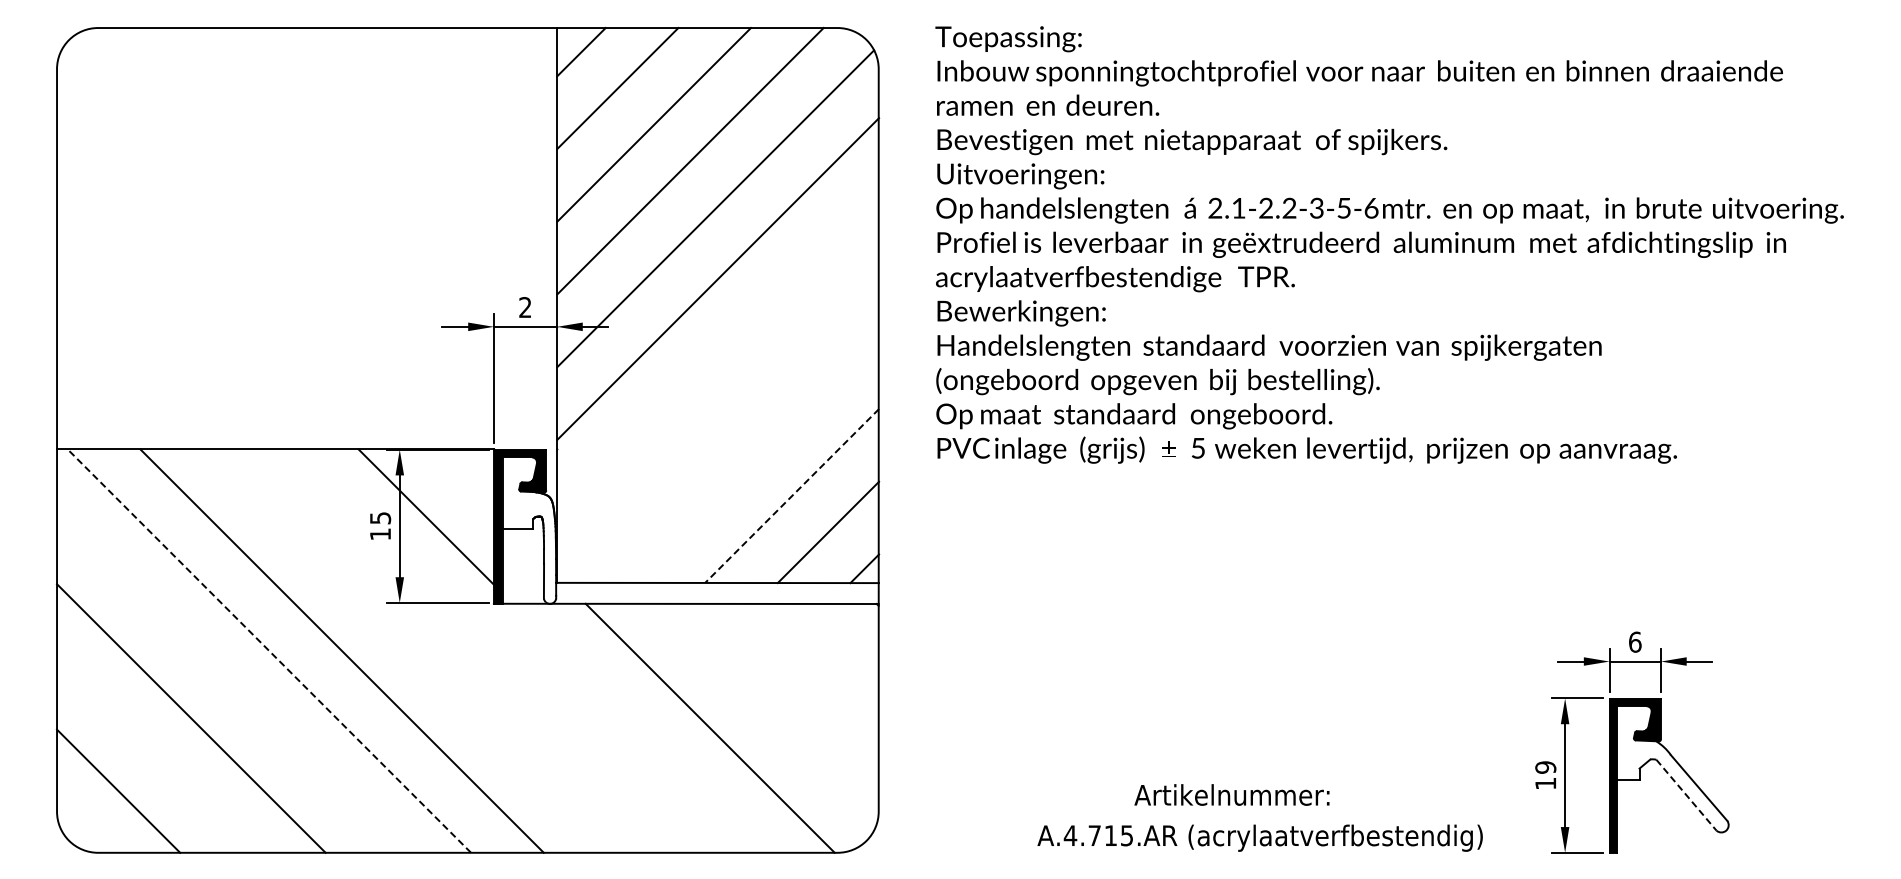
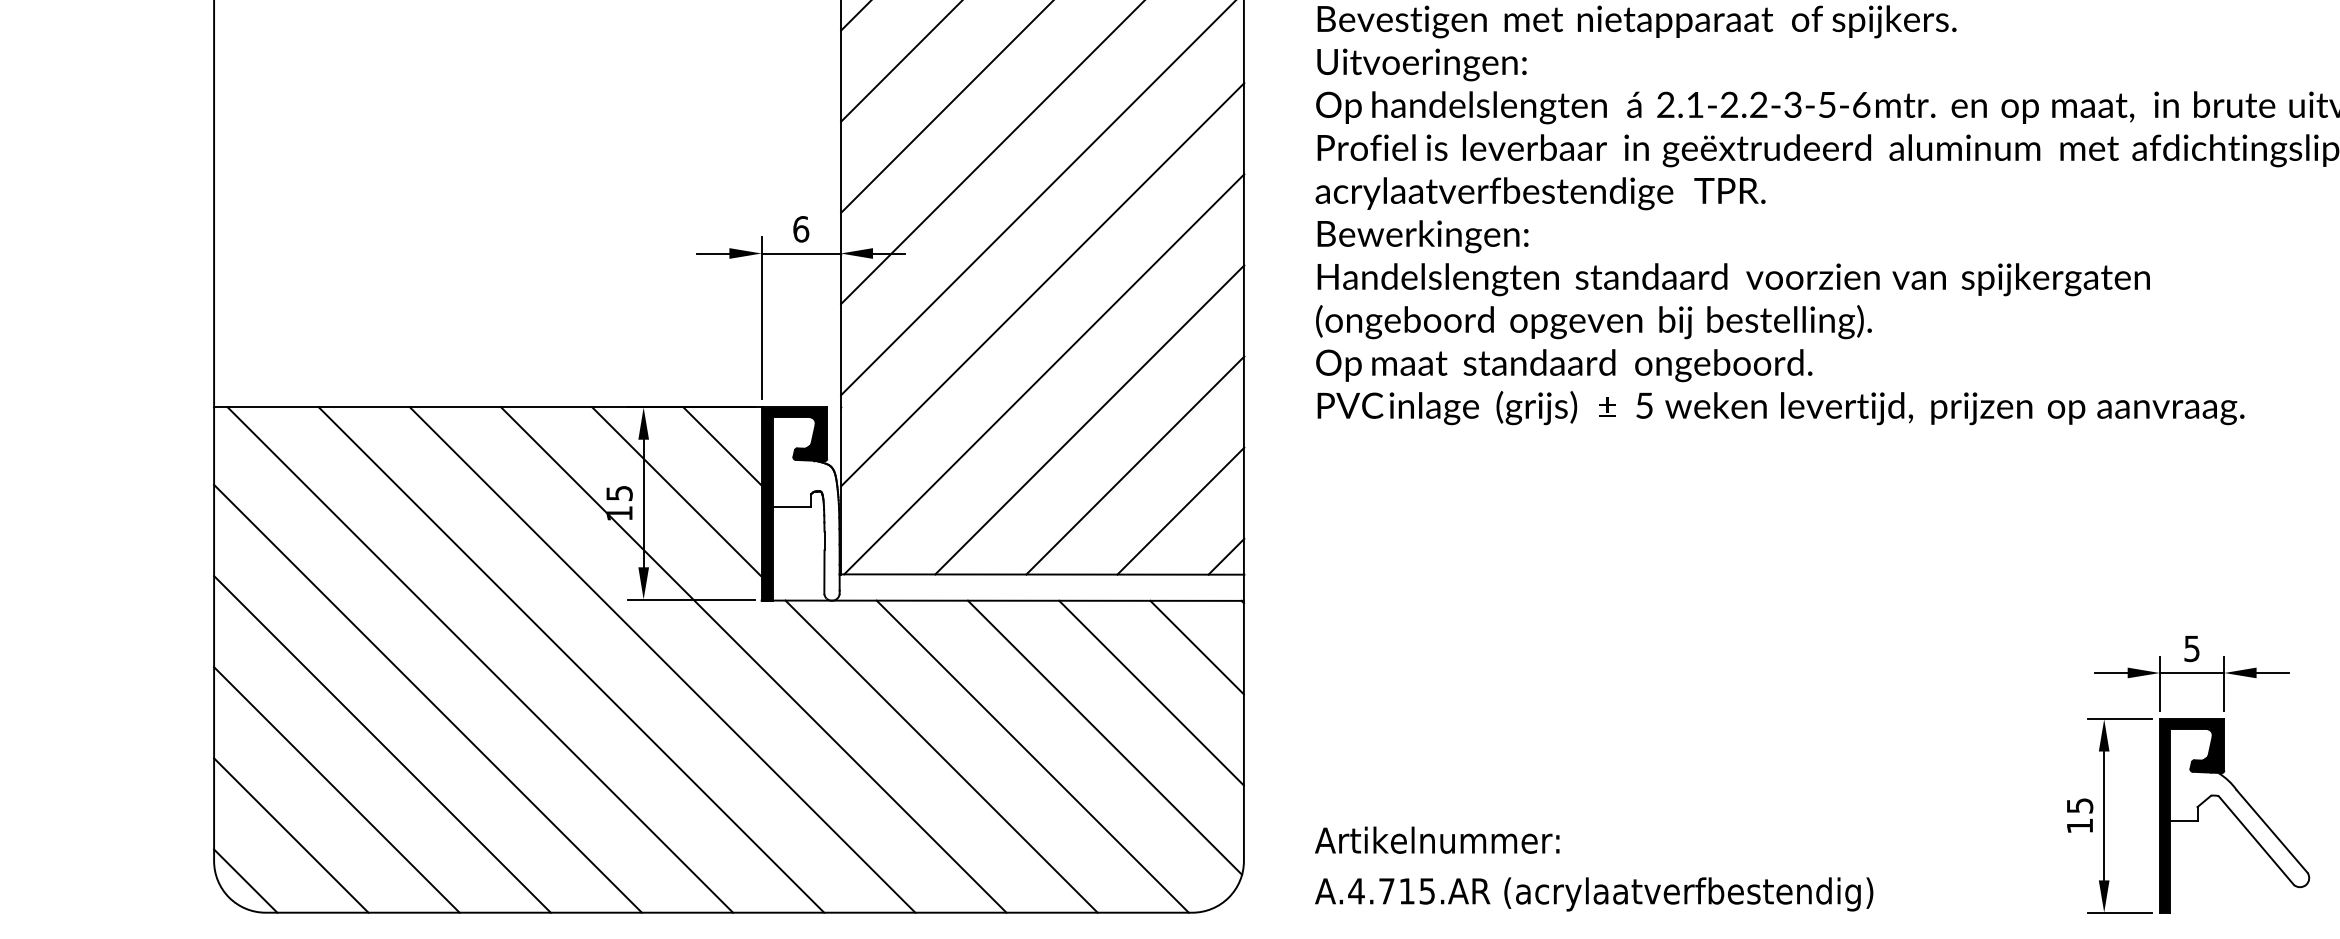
text: (525, 307) -> (801, 229), 2 -> 6
line: (718, 351) -> (1043, 284), added
line: (719, 422) -> (1044, 373), added
line: (755, 459) -> (1089, 419), added
line: (462, 480) -> (722, 446), added
line: (792, 496) -> (1135, 466), dashed -> solid
line: (841, 640) -> (1197, 646), added
text: (1635, 641) -> (2192, 647), 6 -> 5
line: (269, 650) -> (480, 659), dashed -> solid
line: (414, 650) -> (662, 659), added
line: (487, 650) -> (753, 659), added
line: (804, 677) -> (1150, 692), added
line: (227, 681) -> (427, 698), added
line: (767, 712) -> (1104, 736), added
line: (637, 727) -> (941, 755), added
line: (154, 754) -> (336, 789), added
text: (1545, 767) -> (2079, 805), 19 -> 15
text: (1231, 794) -> (1436, 839), moved
line: (1686, 795) -> (2256, 840), dashed -> solid
line: (82, 827) -> (246, 880), added
text: (1259, 837) -> (1593, 893), moved

